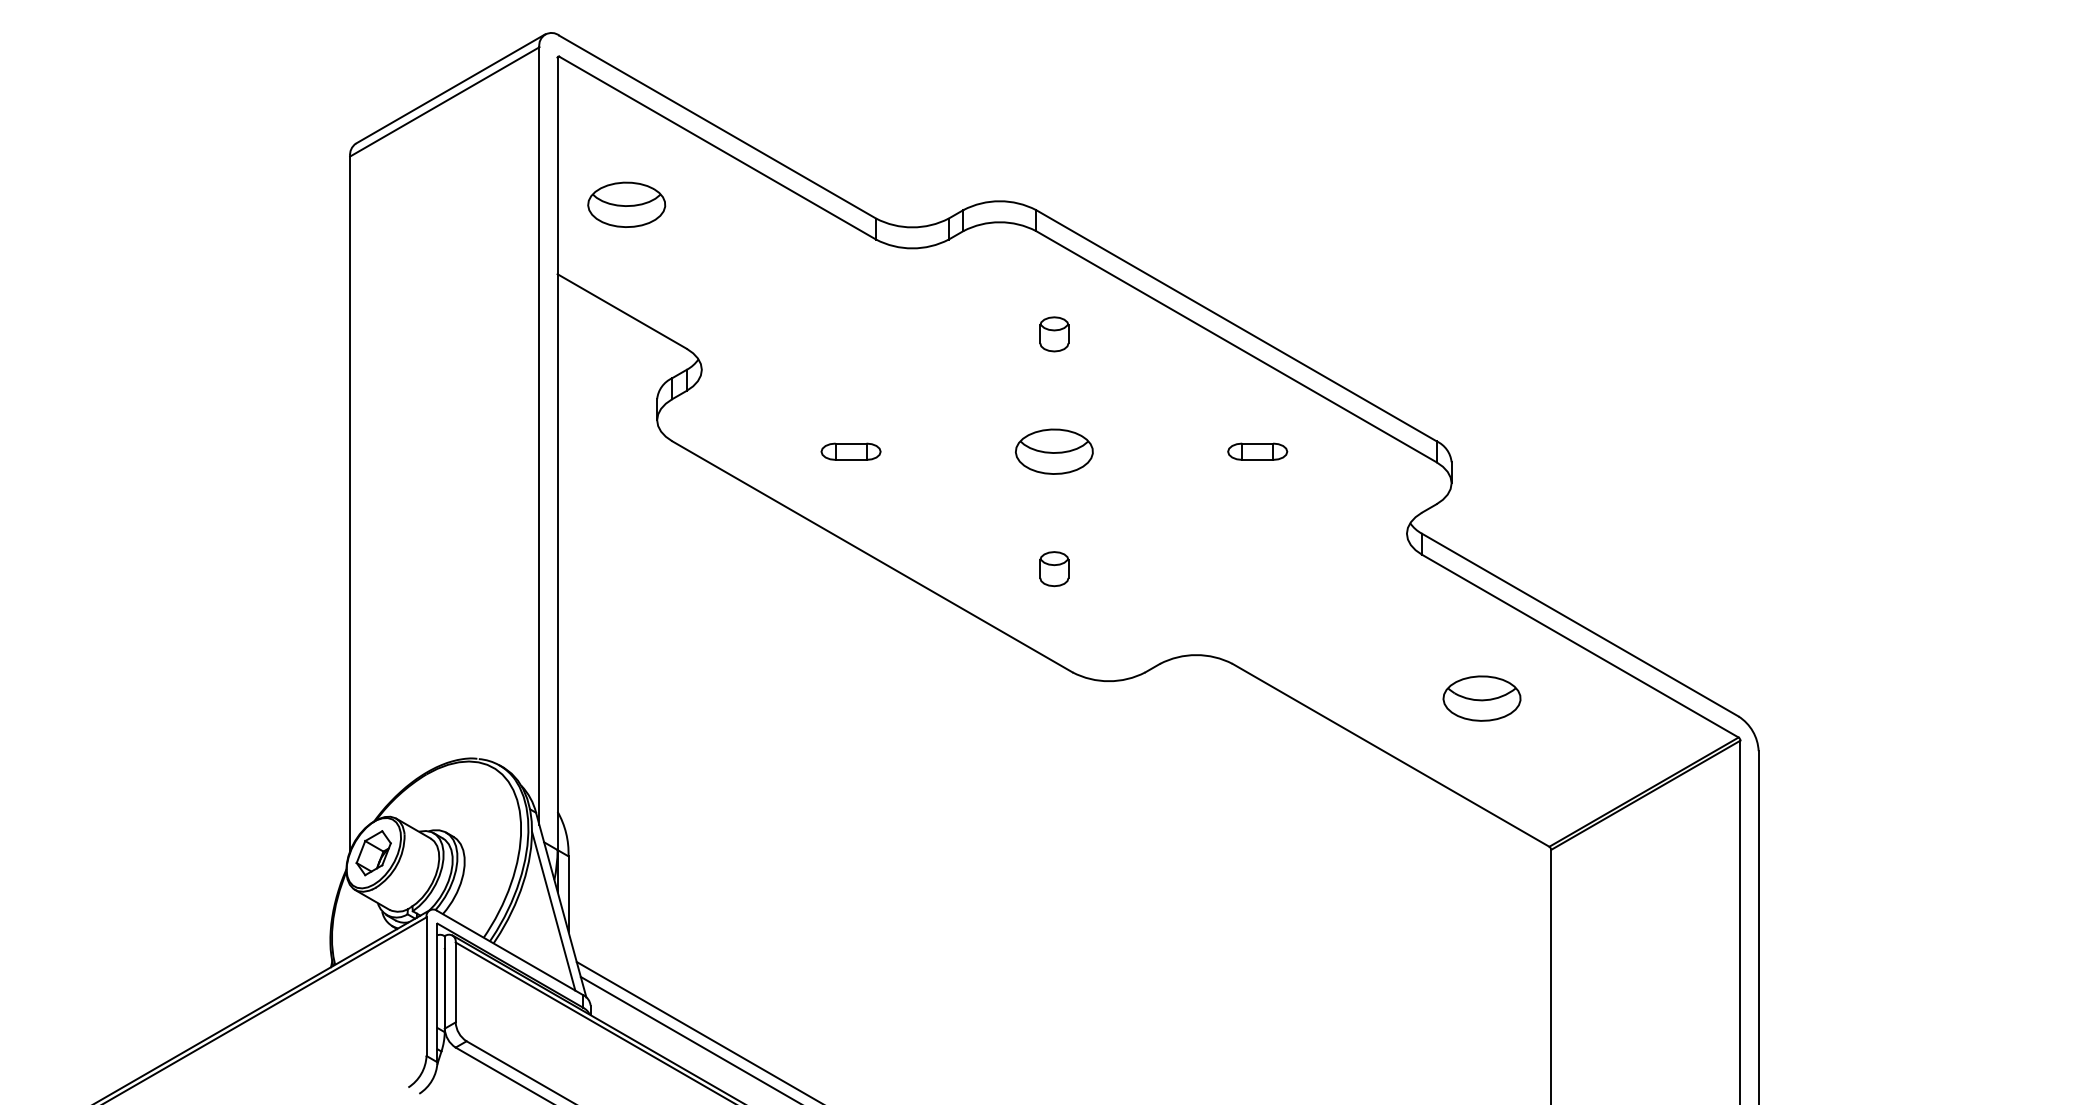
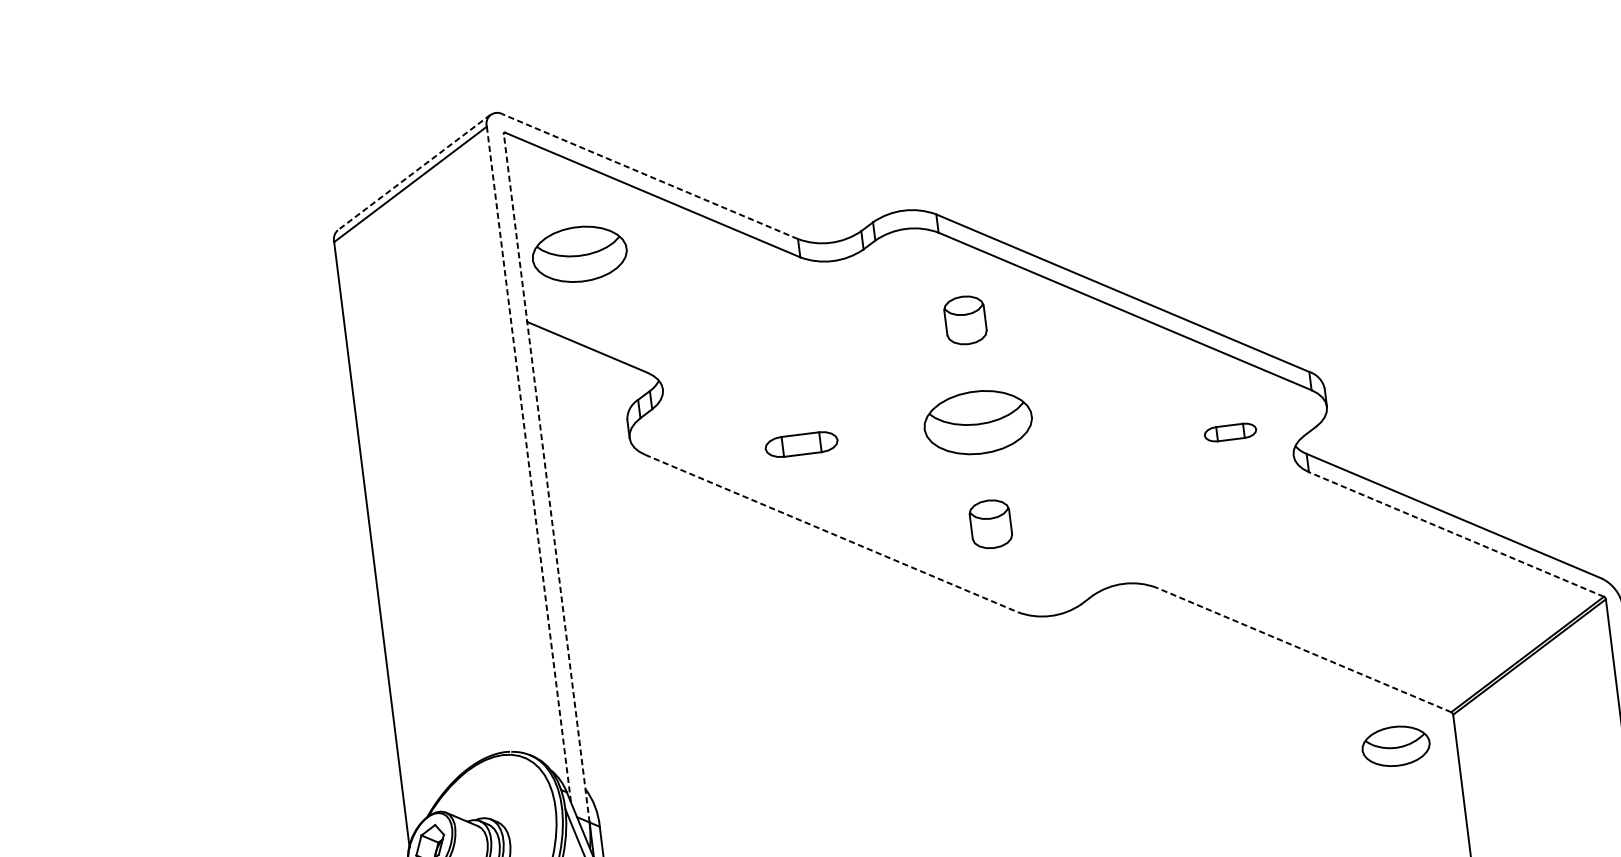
line: (450, 89) -> (414, 172), solid -> dashed
line: (717, 127) -> (650, 177), solid -> dashed
part: (626, 204) -> (579, 253), size x1.4
part: (1054, 334) -> (965, 320), size x1.6
line: (539, 436) -> (529, 464), solid -> dashed
part: (850, 451) -> (801, 444), size x1.4
part: (1054, 451) -> (978, 422), size x1.6
part: (1257, 451) -> (1230, 432), moved
line: (557, 453) -> (546, 477), solid -> dashed
line: (872, 557) -> (831, 534), solid -> dashed
part: (1054, 569) -> (991, 524), size x1.6
line: (1580, 646) -> (1456, 534), solid -> dashed
part: (1481, 698) -> (1395, 746), moved
line: (1391, 755) -> (1304, 649), solid -> dashed

